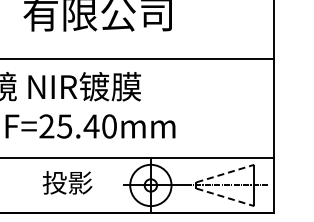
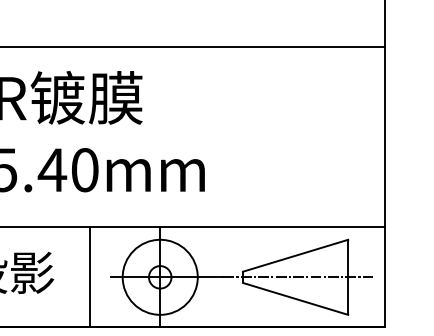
line: (225, 173) -> (295, 255), dashed -> solid
line: (112, 185) -> (90, 277), added
line: (225, 197) -> (295, 299), dashed -> solid

